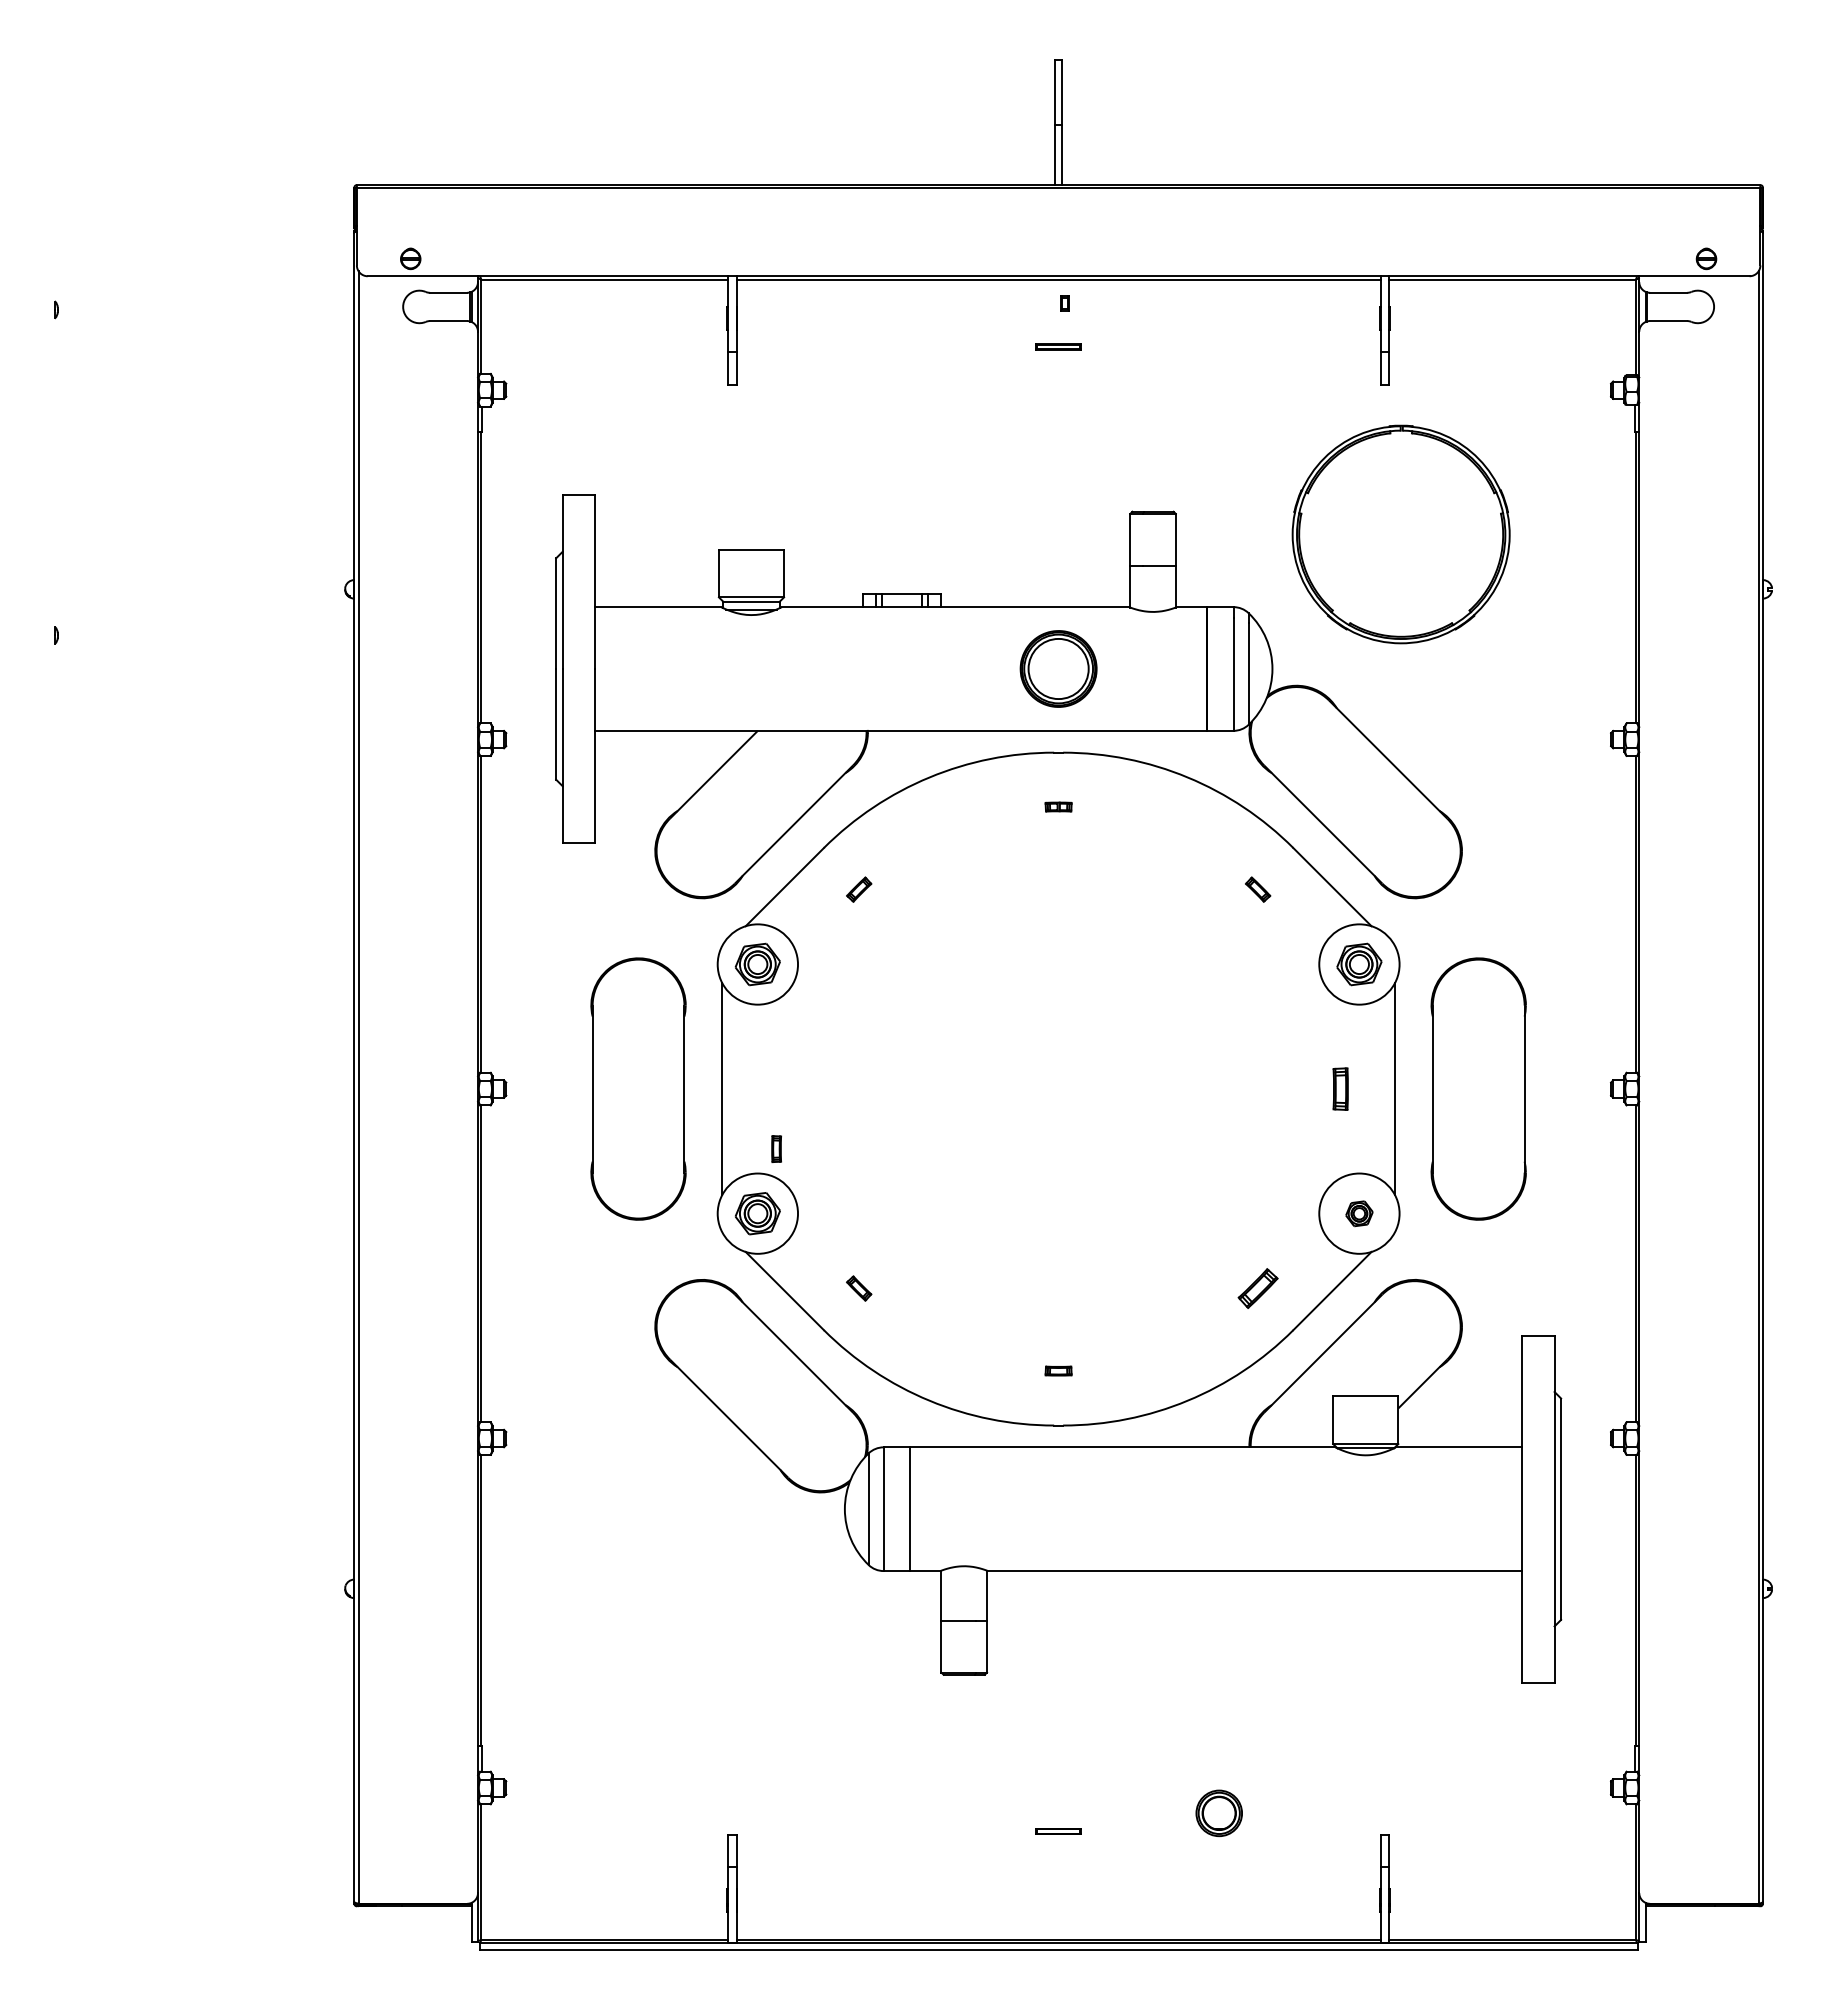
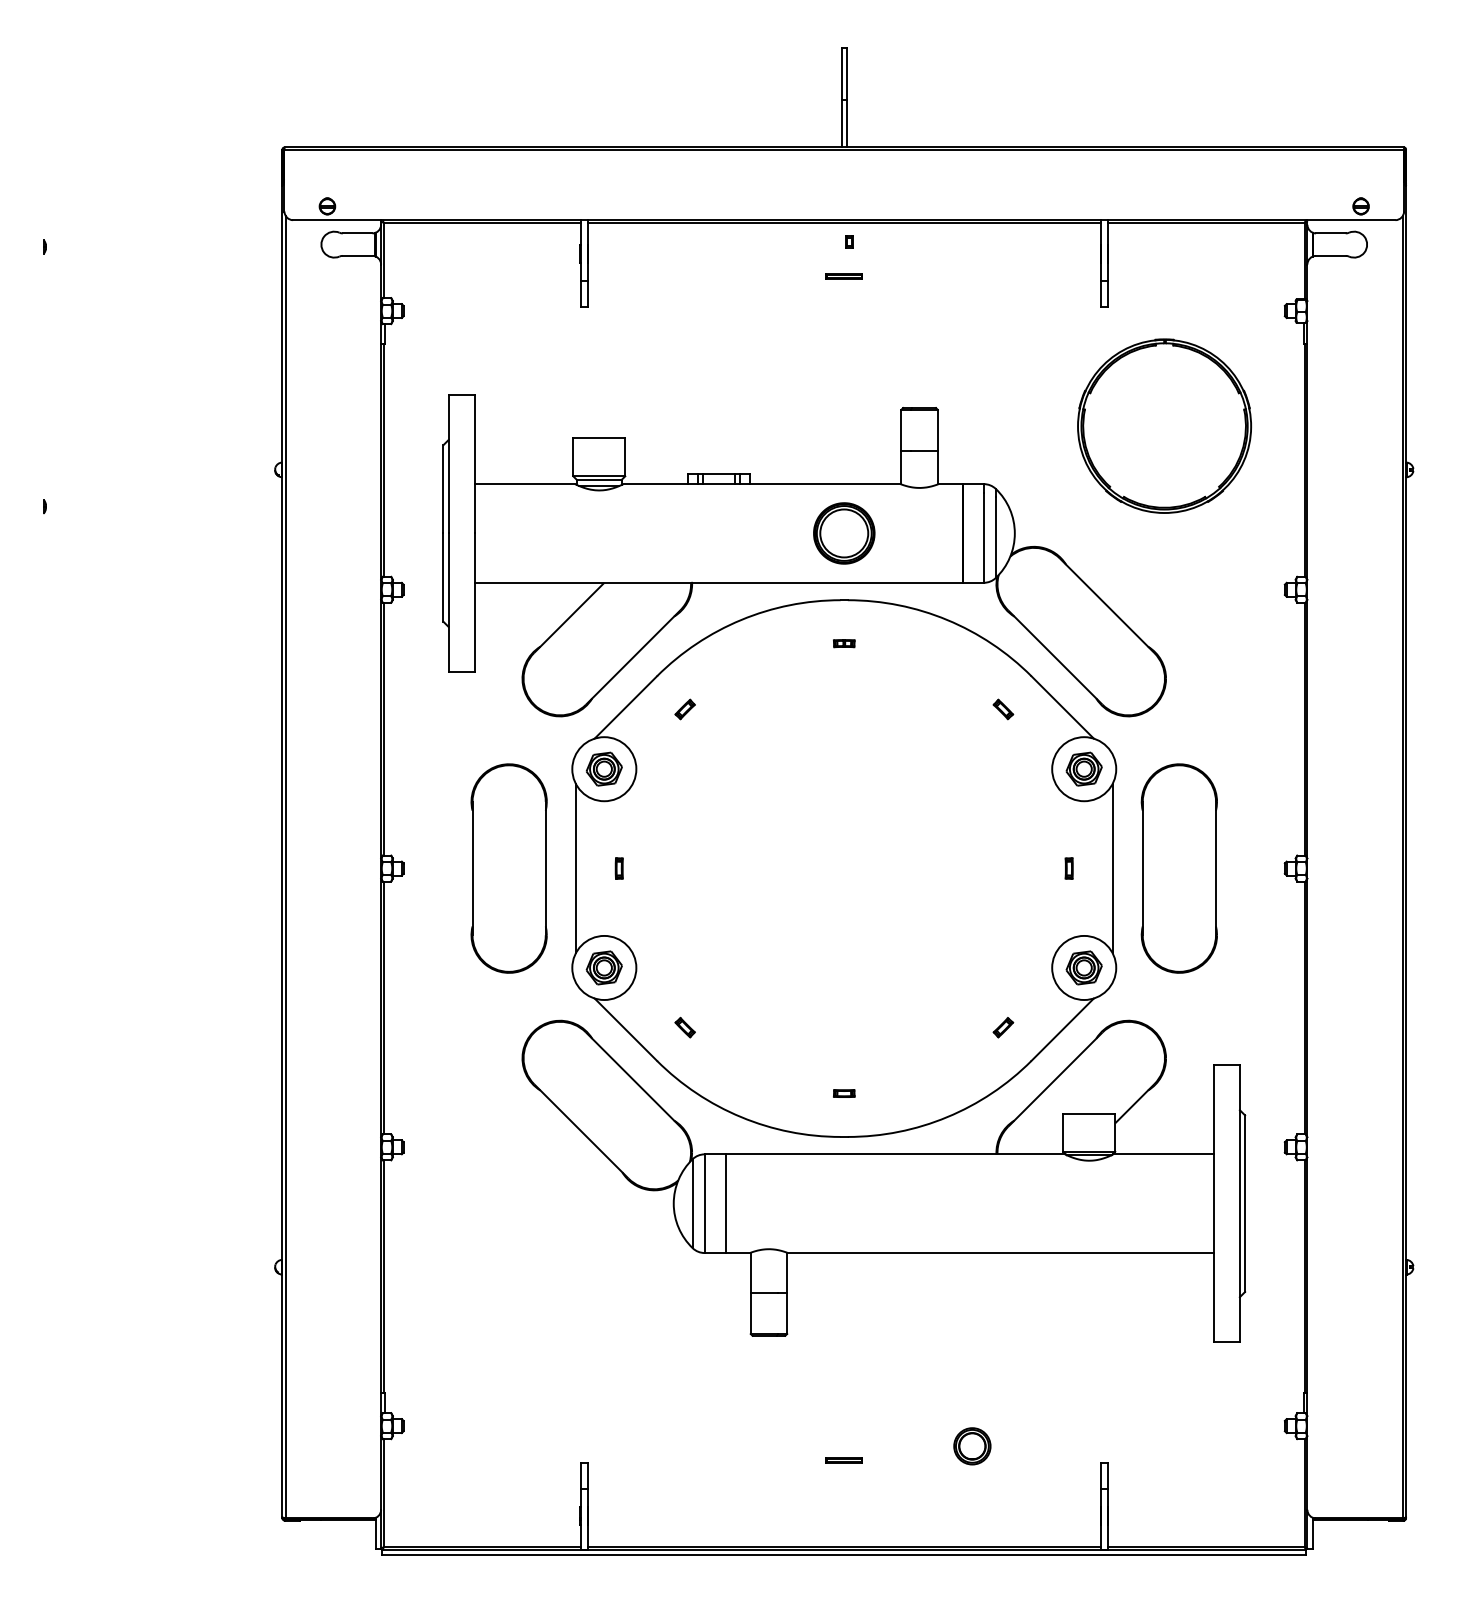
part: (1400, 534) -> (1164, 426), moved
part: (1340, 1088) -> (1069, 868), size x0.62
part: (776, 1148) -> (619, 868), moved
part: (1359, 1213) -> (1084, 967), size x1.67
part: (1257, 1288) -> (1002, 1027), size x0.62

